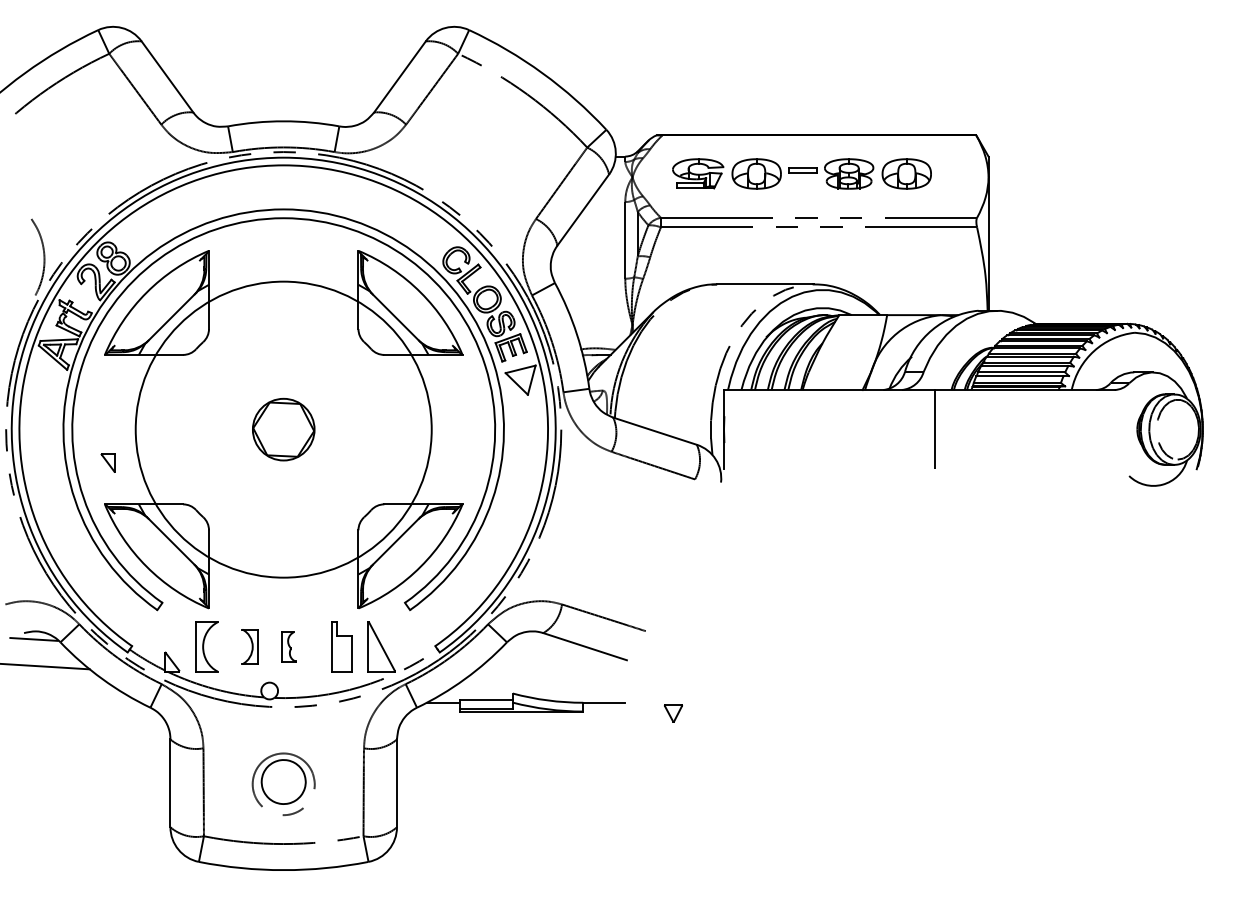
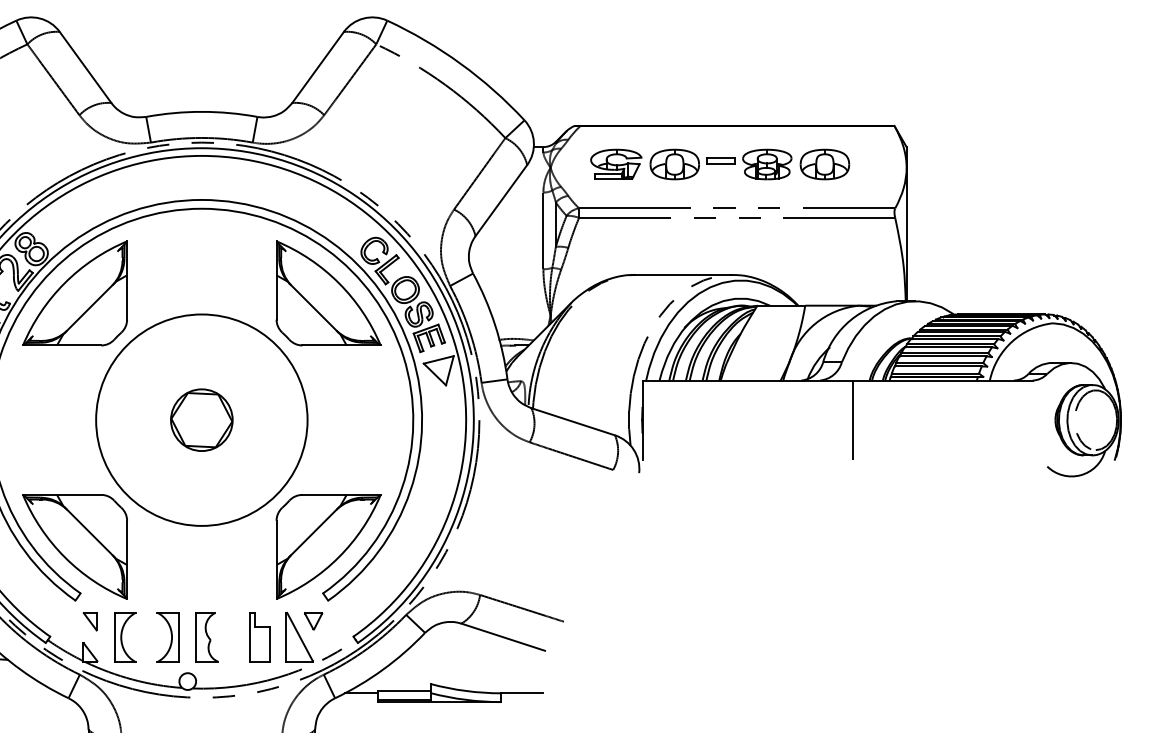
circle: (283, 429) -> (201, 420), size x0.71
part: (107, 462) -> (89, 621), moved
part: (249, 646) -> (167, 637), size x1.43
part: (288, 646) -> (206, 637), size x1.67
part: (673, 713) -> (313, 621), moved

